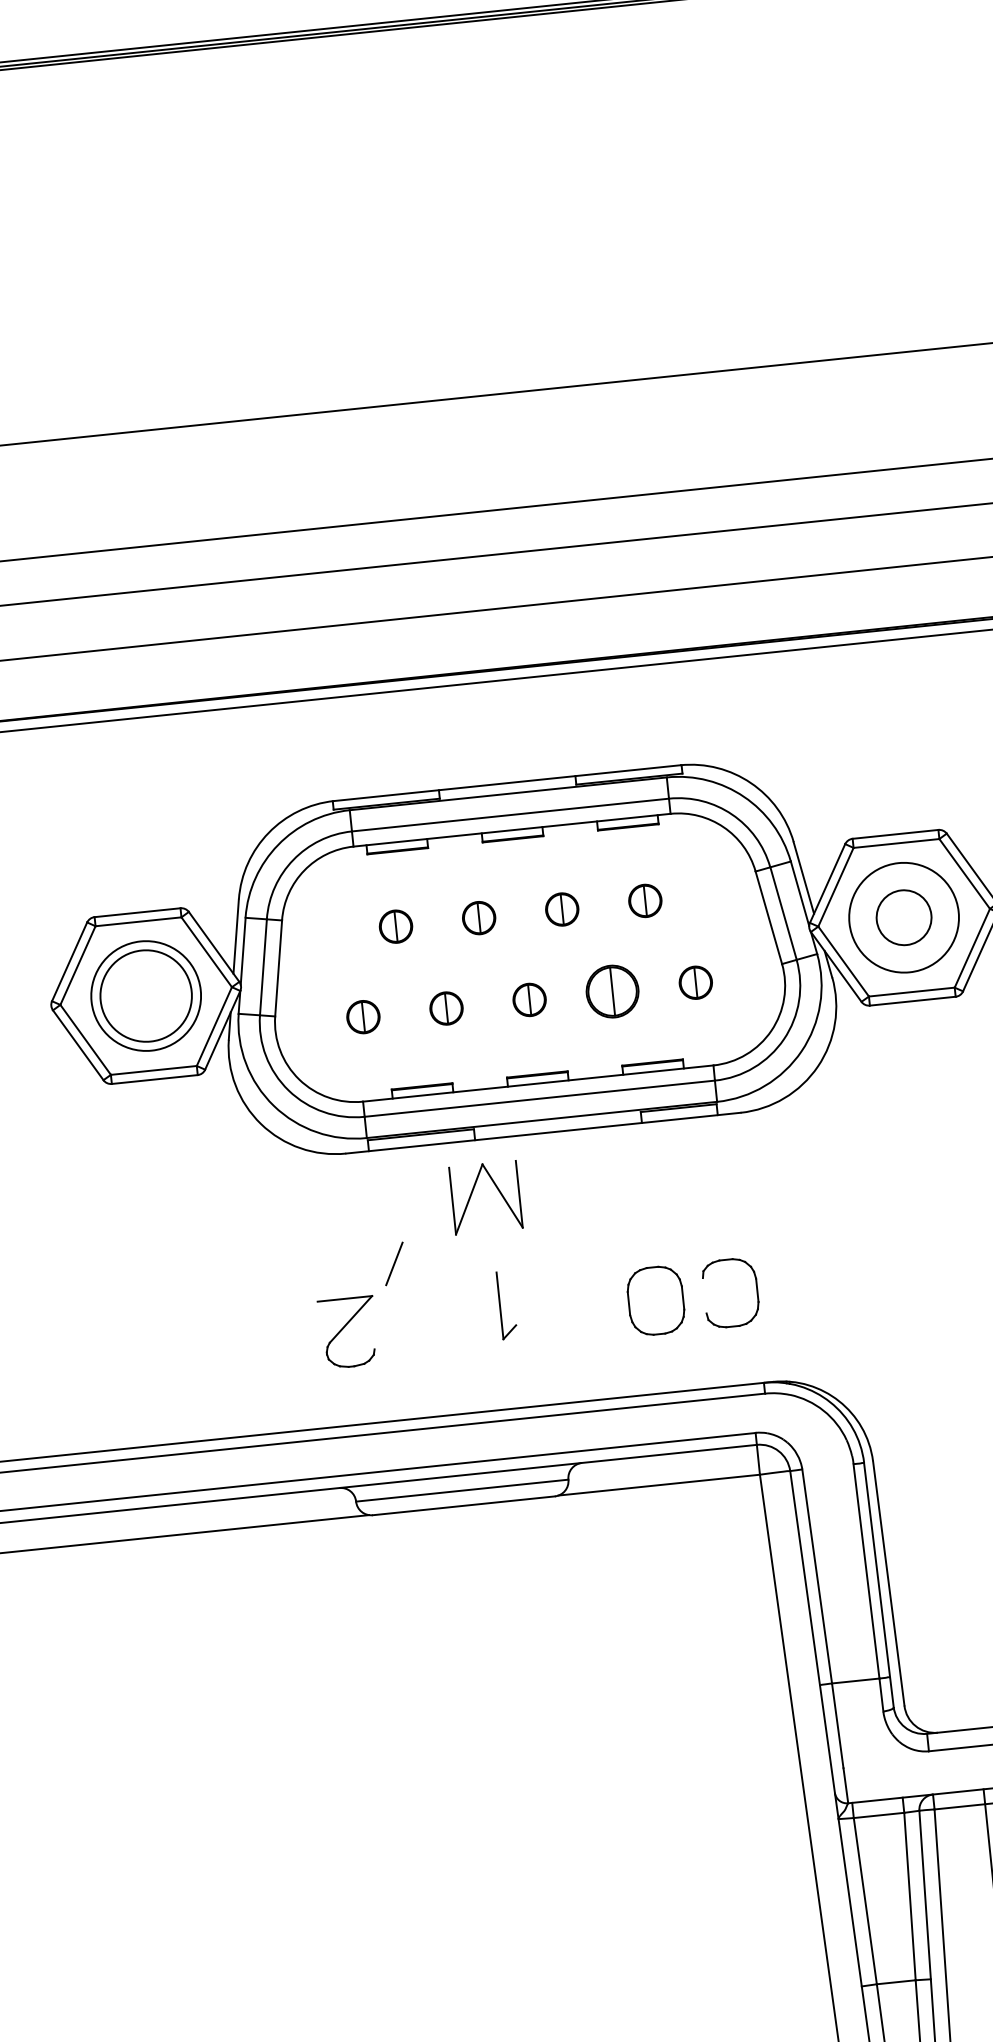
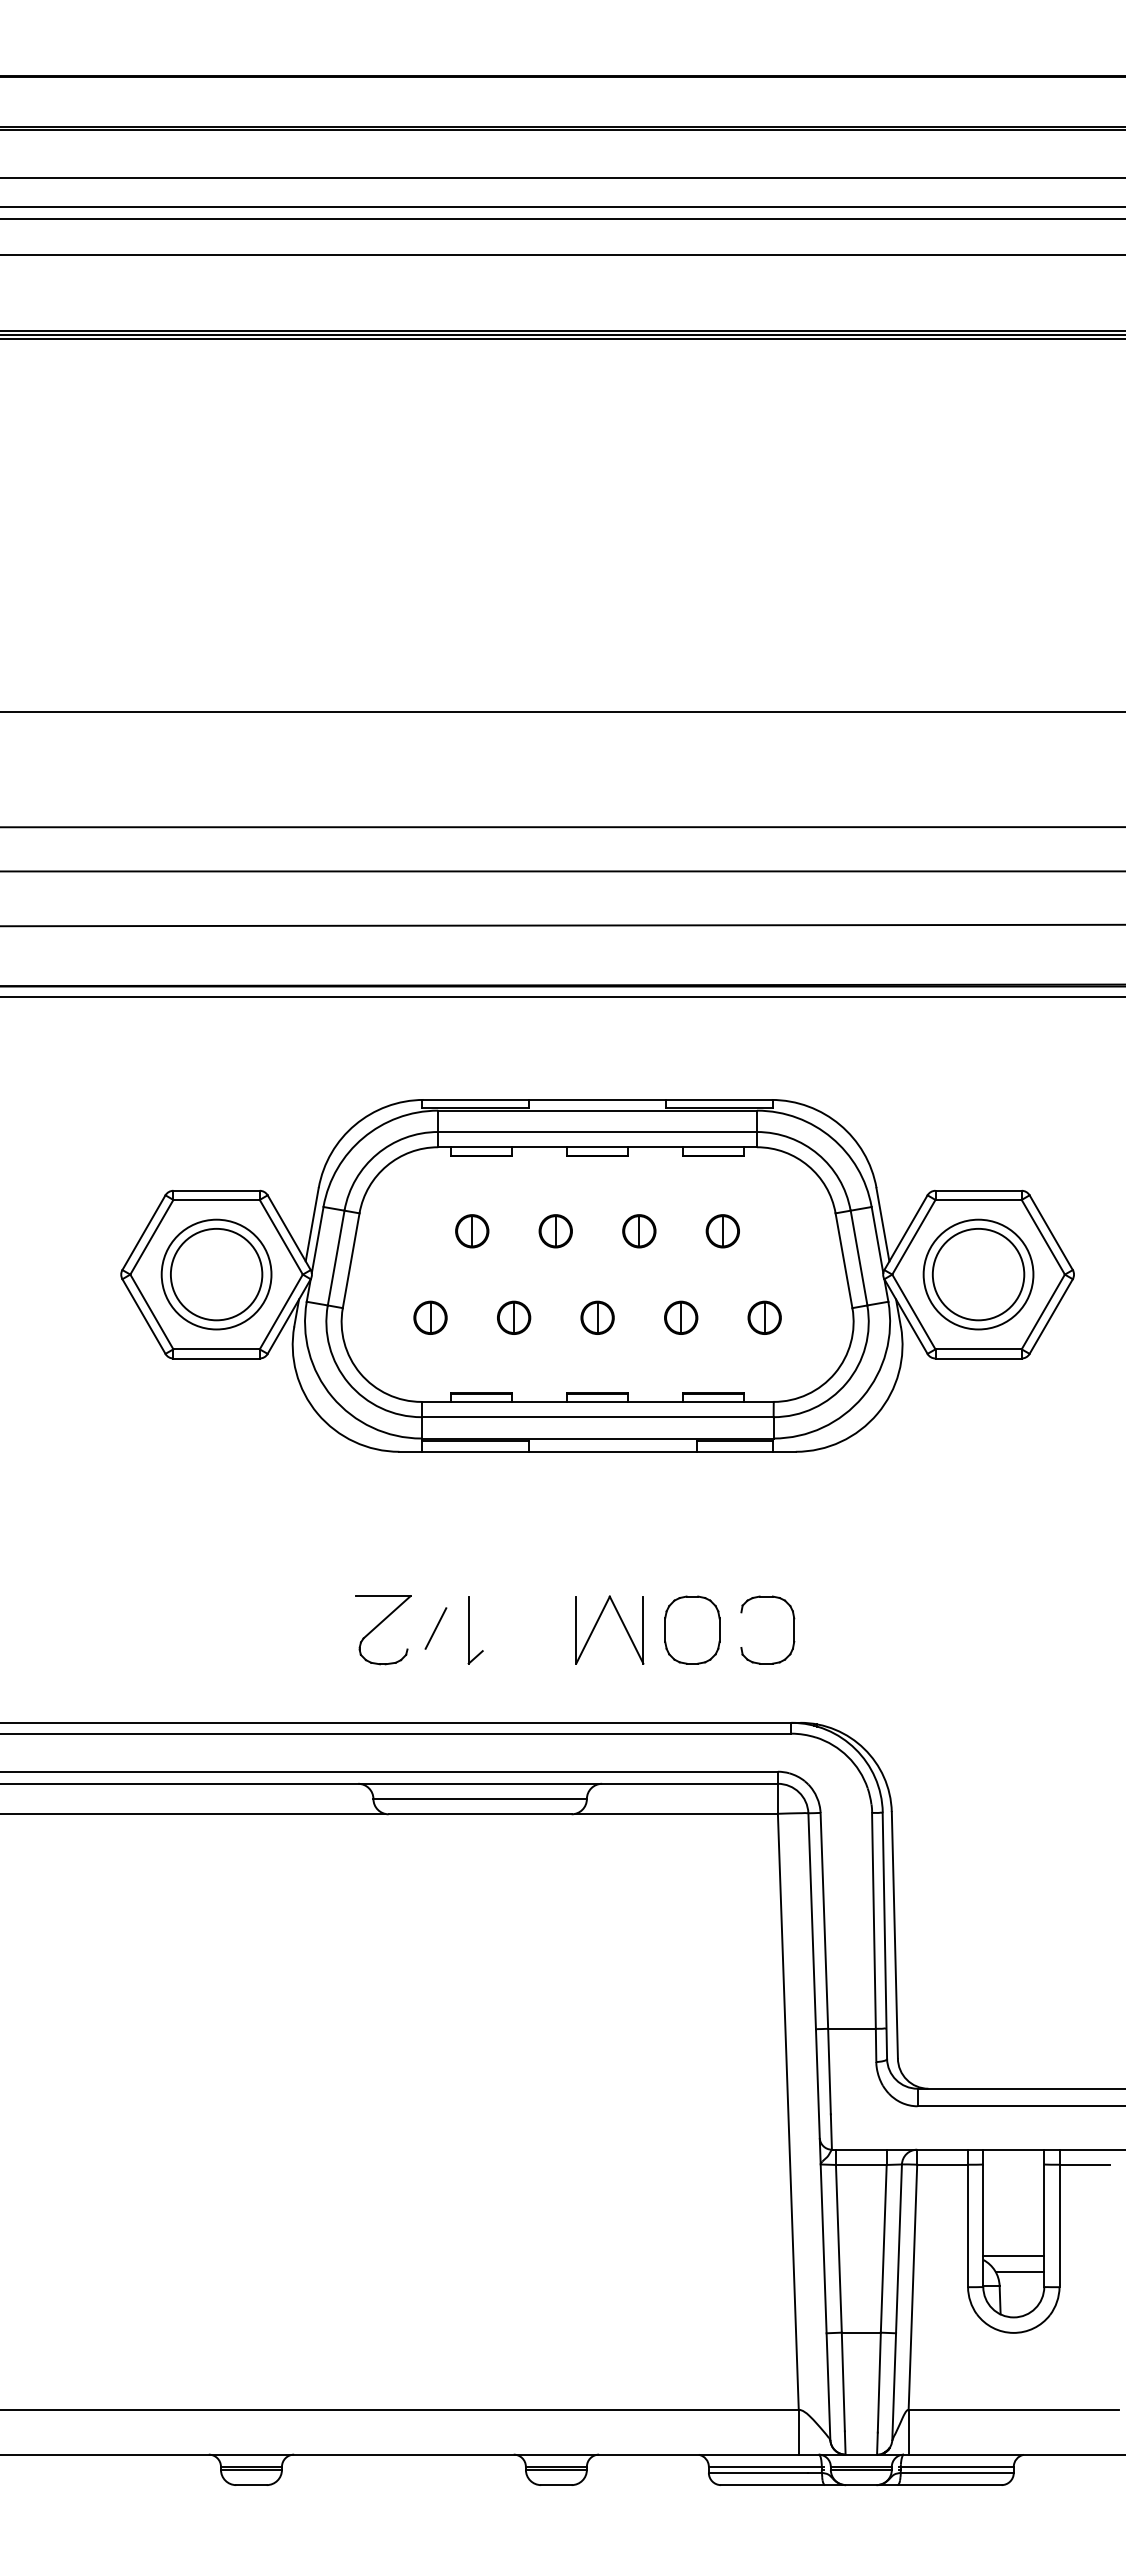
circle: (904, 917) -> (978, 1274), size x1.67
part: (613, 990) -> (681, 1317), size x0.62
part: (473, 1192) -> (597, 1623), moved
line: (393, 1263) -> (435, 1628), moved
part: (506, 1305) -> (475, 1630), moved

